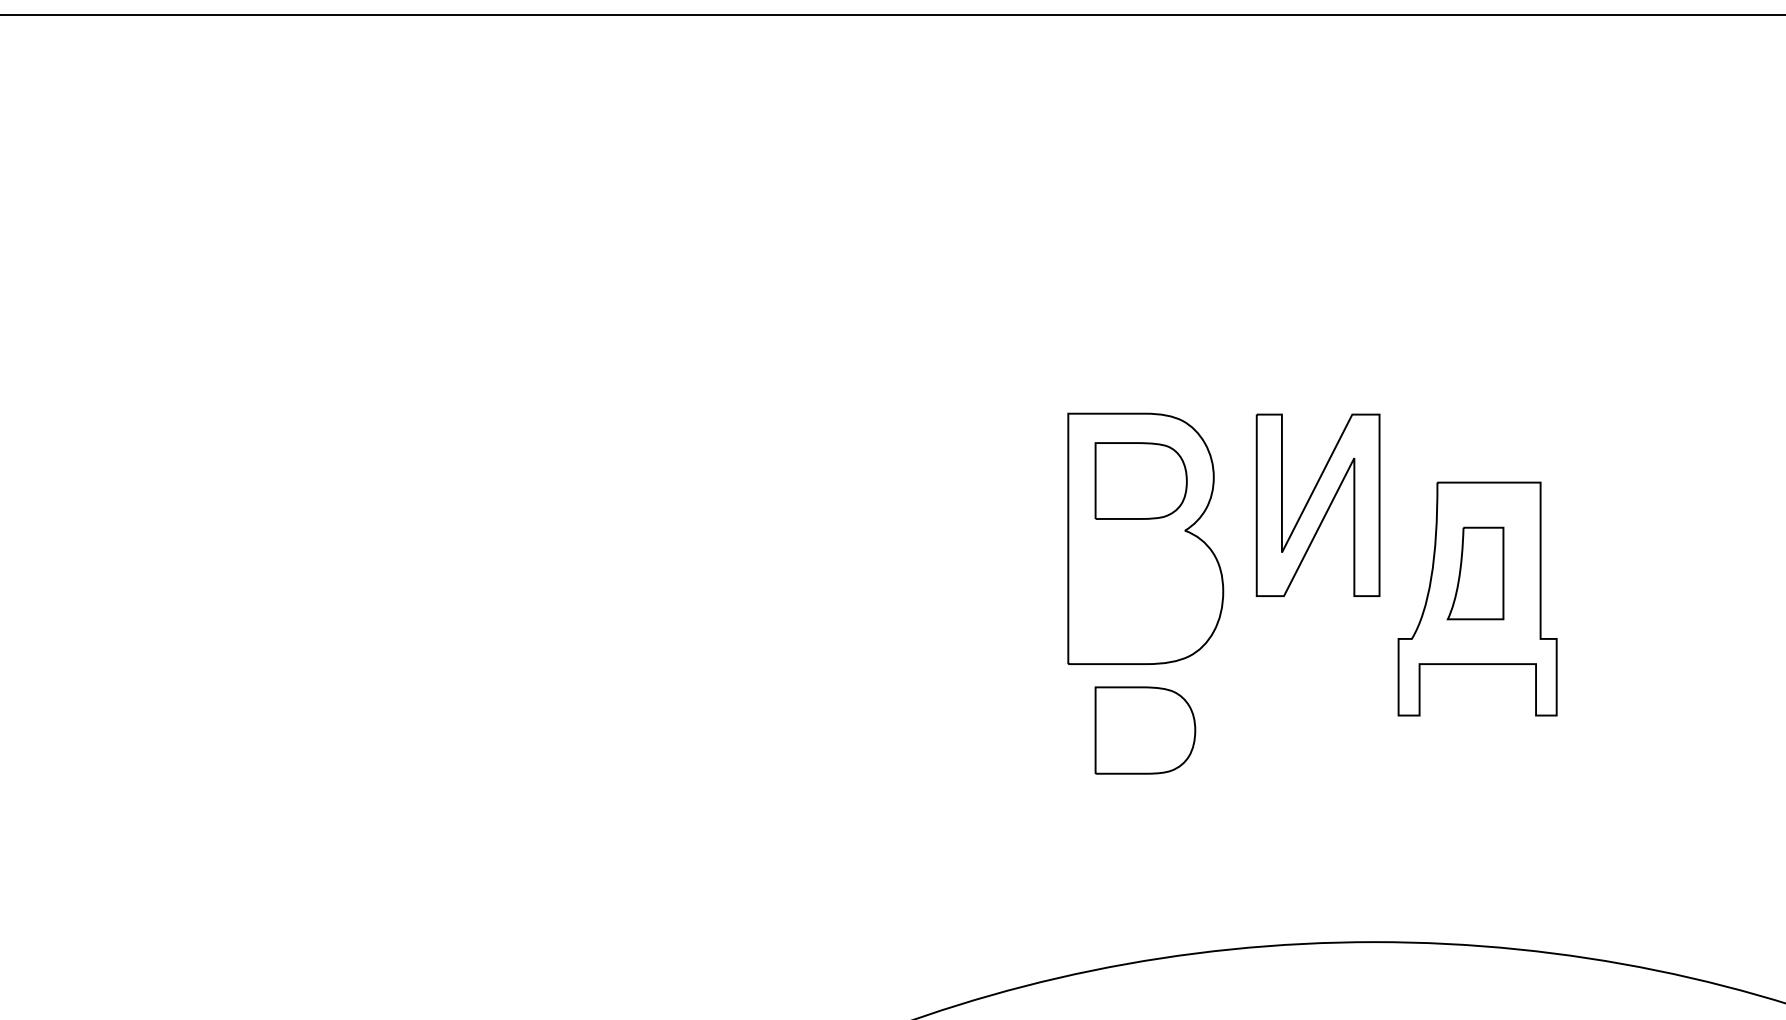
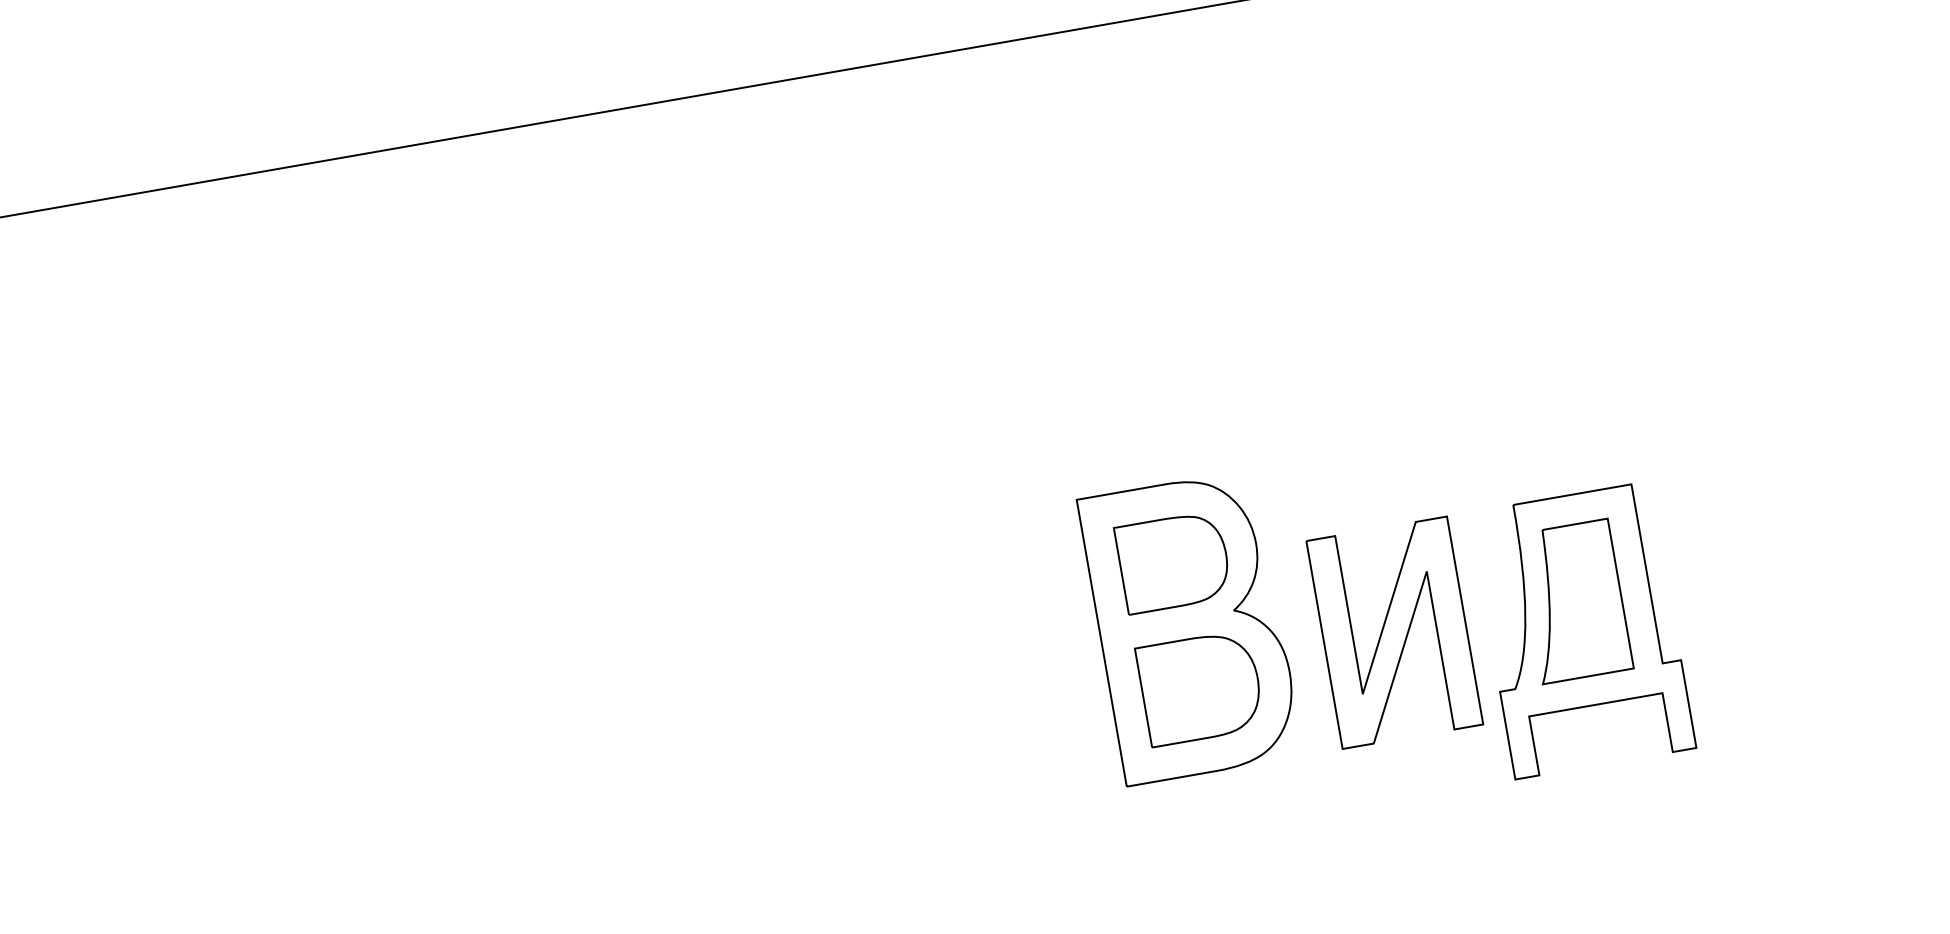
part: (1317, 504) -> (1393, 631), moved
part: (1475, 573) -> (1575, 601), size x1.43
part: (1145, 730) -> (1200, 688), moved

